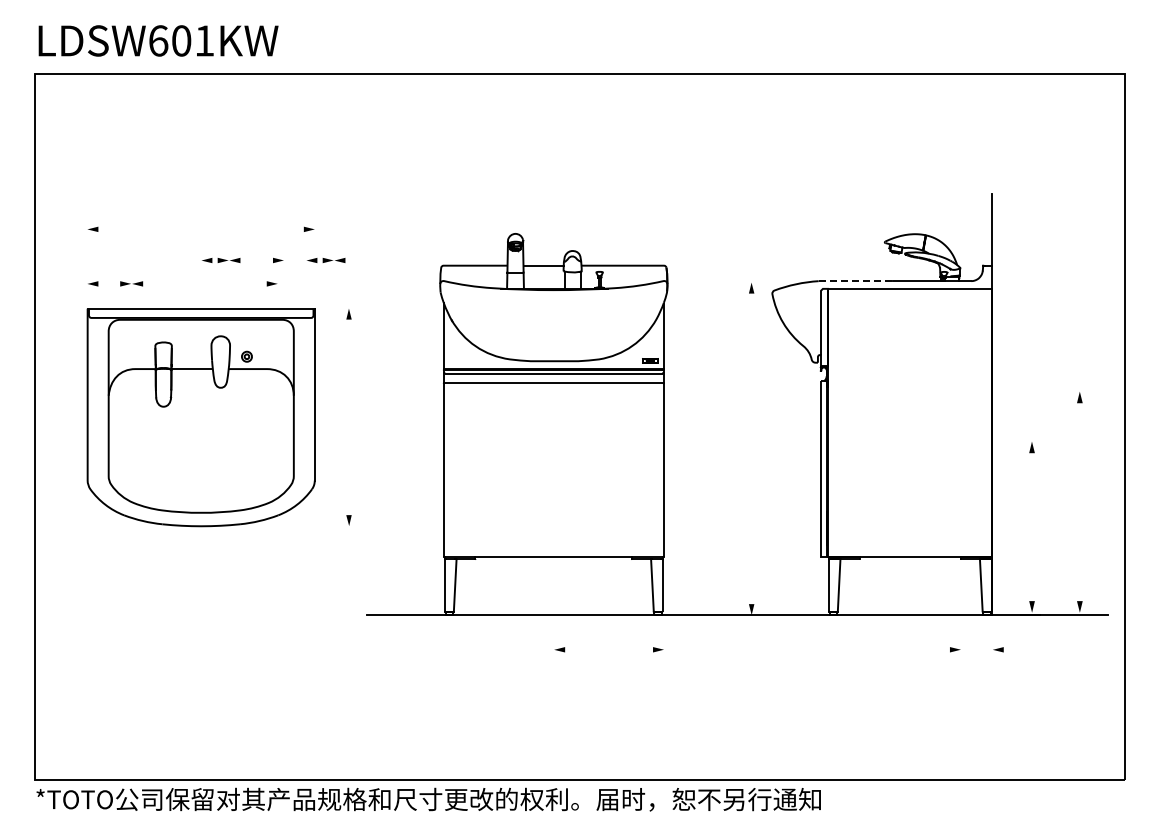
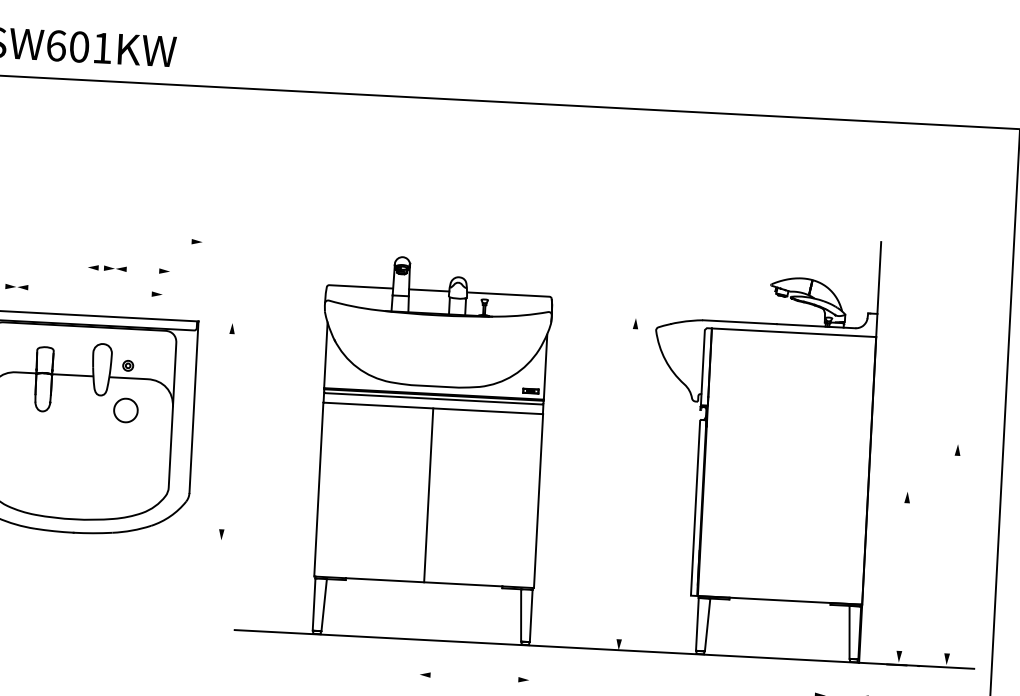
line: (326, 260) -> (212, 273), removed
line: (855, 281) -> (739, 322), dashed -> solid
part: (246, 401) -> (125, 410), added
line: (553, 470) -> (428, 495), added

